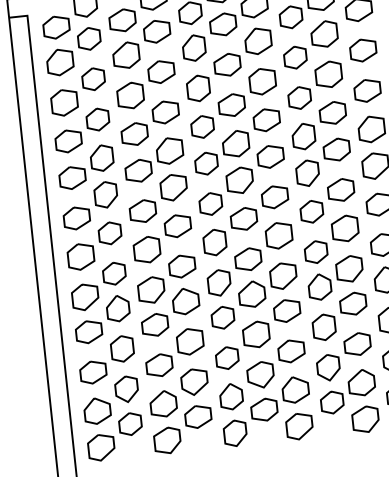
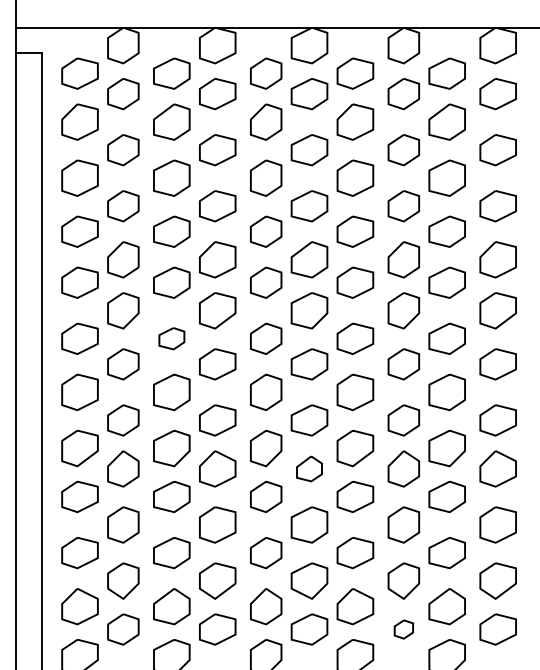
part: (142, 211) -> (171, 338), size x0.7
part: (252, 293) -> (309, 468), size x0.7
part: (332, 402) -> (403, 629), size x0.6

